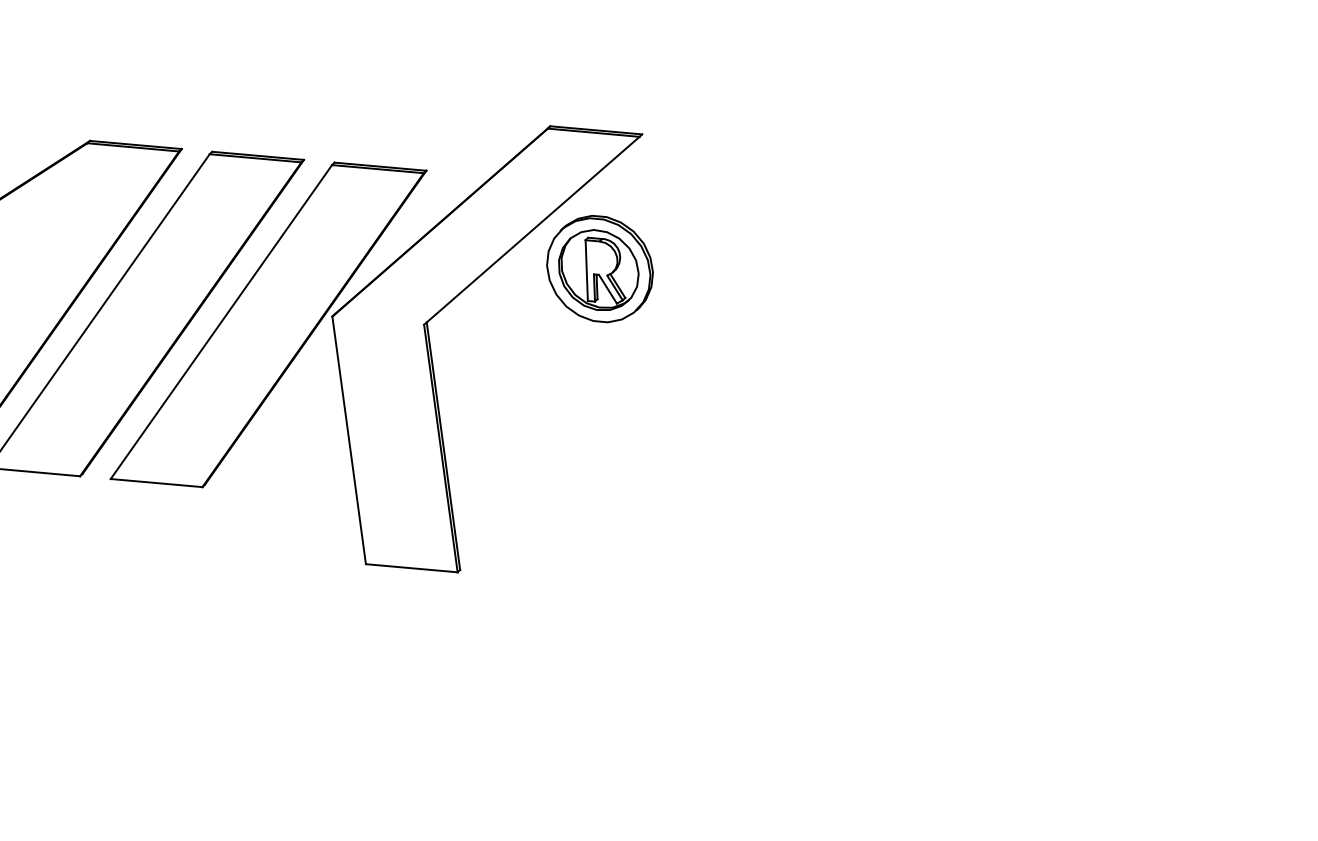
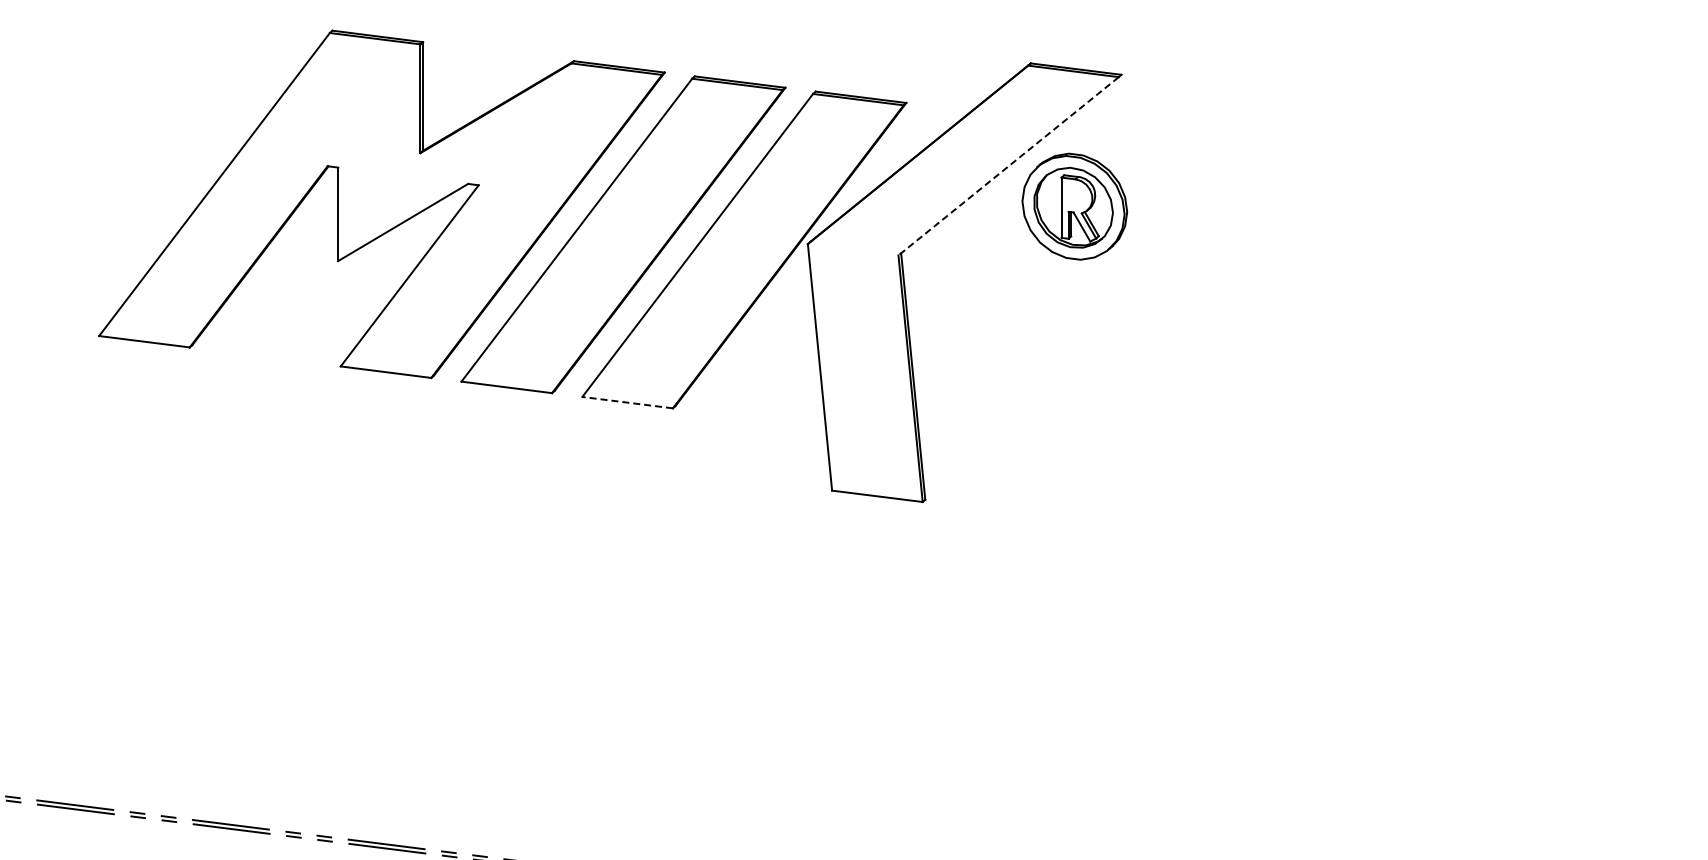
line: (531, 230) -> (1008, 166), solid -> dashed
line: (156, 482) -> (627, 402), solid -> dashed

